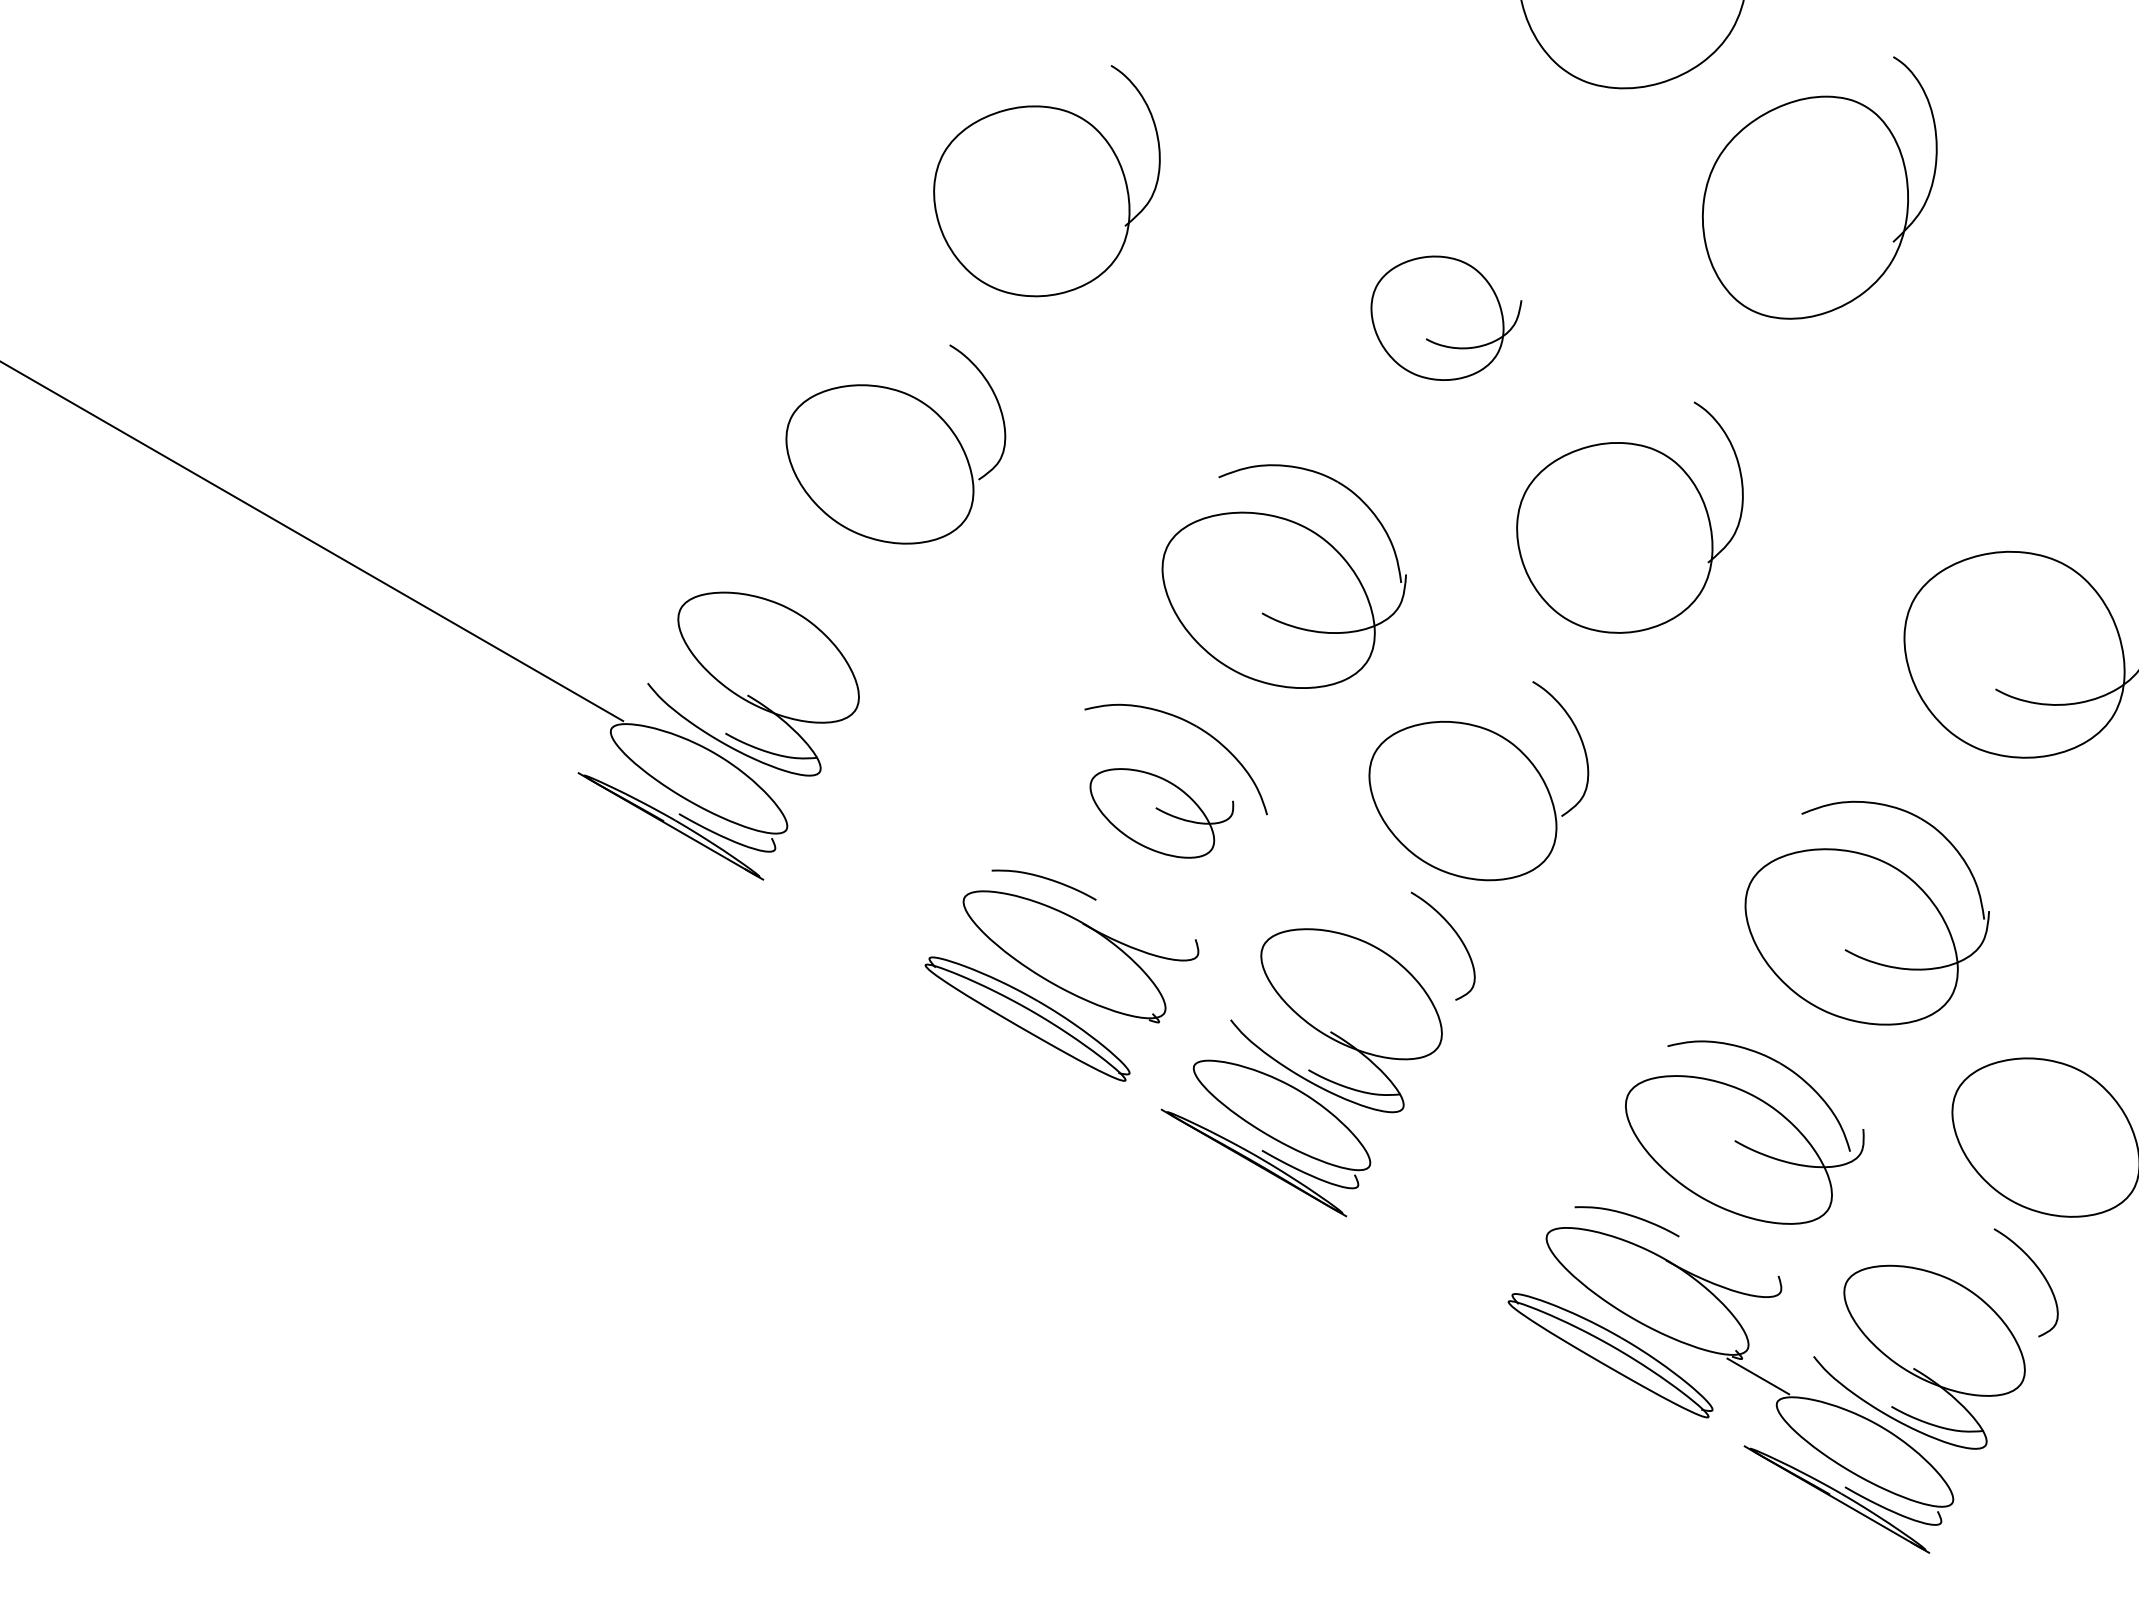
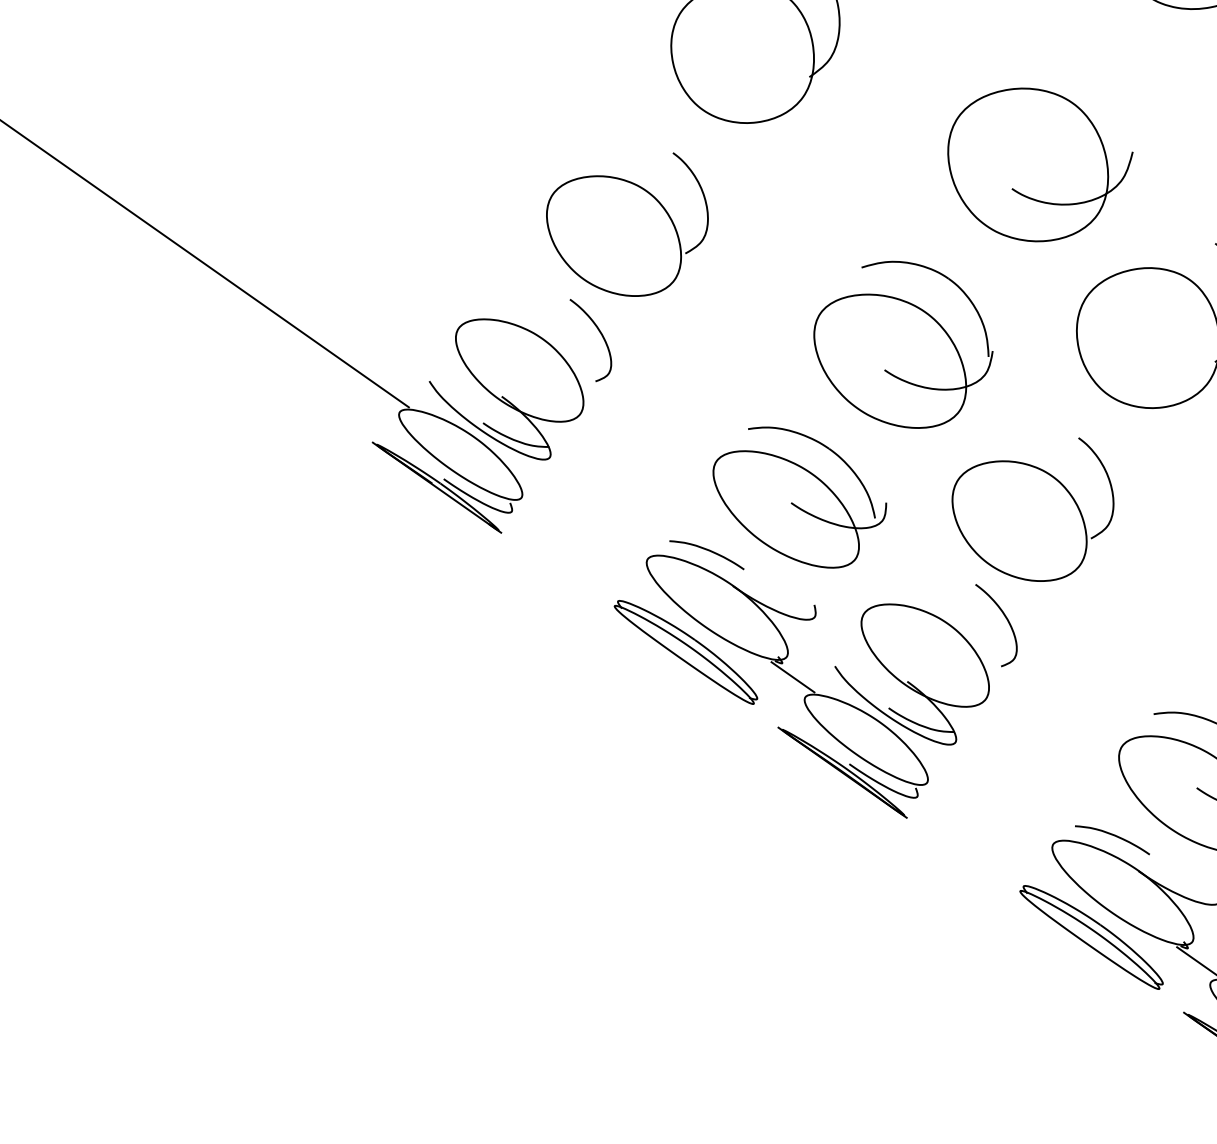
part: (1446, 318) -> (1039, 165), size x1.67
curve: (873, 598) -> (600, 333), added
part: (1161, 813) -> (797, 510), size x1.67
line: (1175, 1039) -> (793, 677), added

